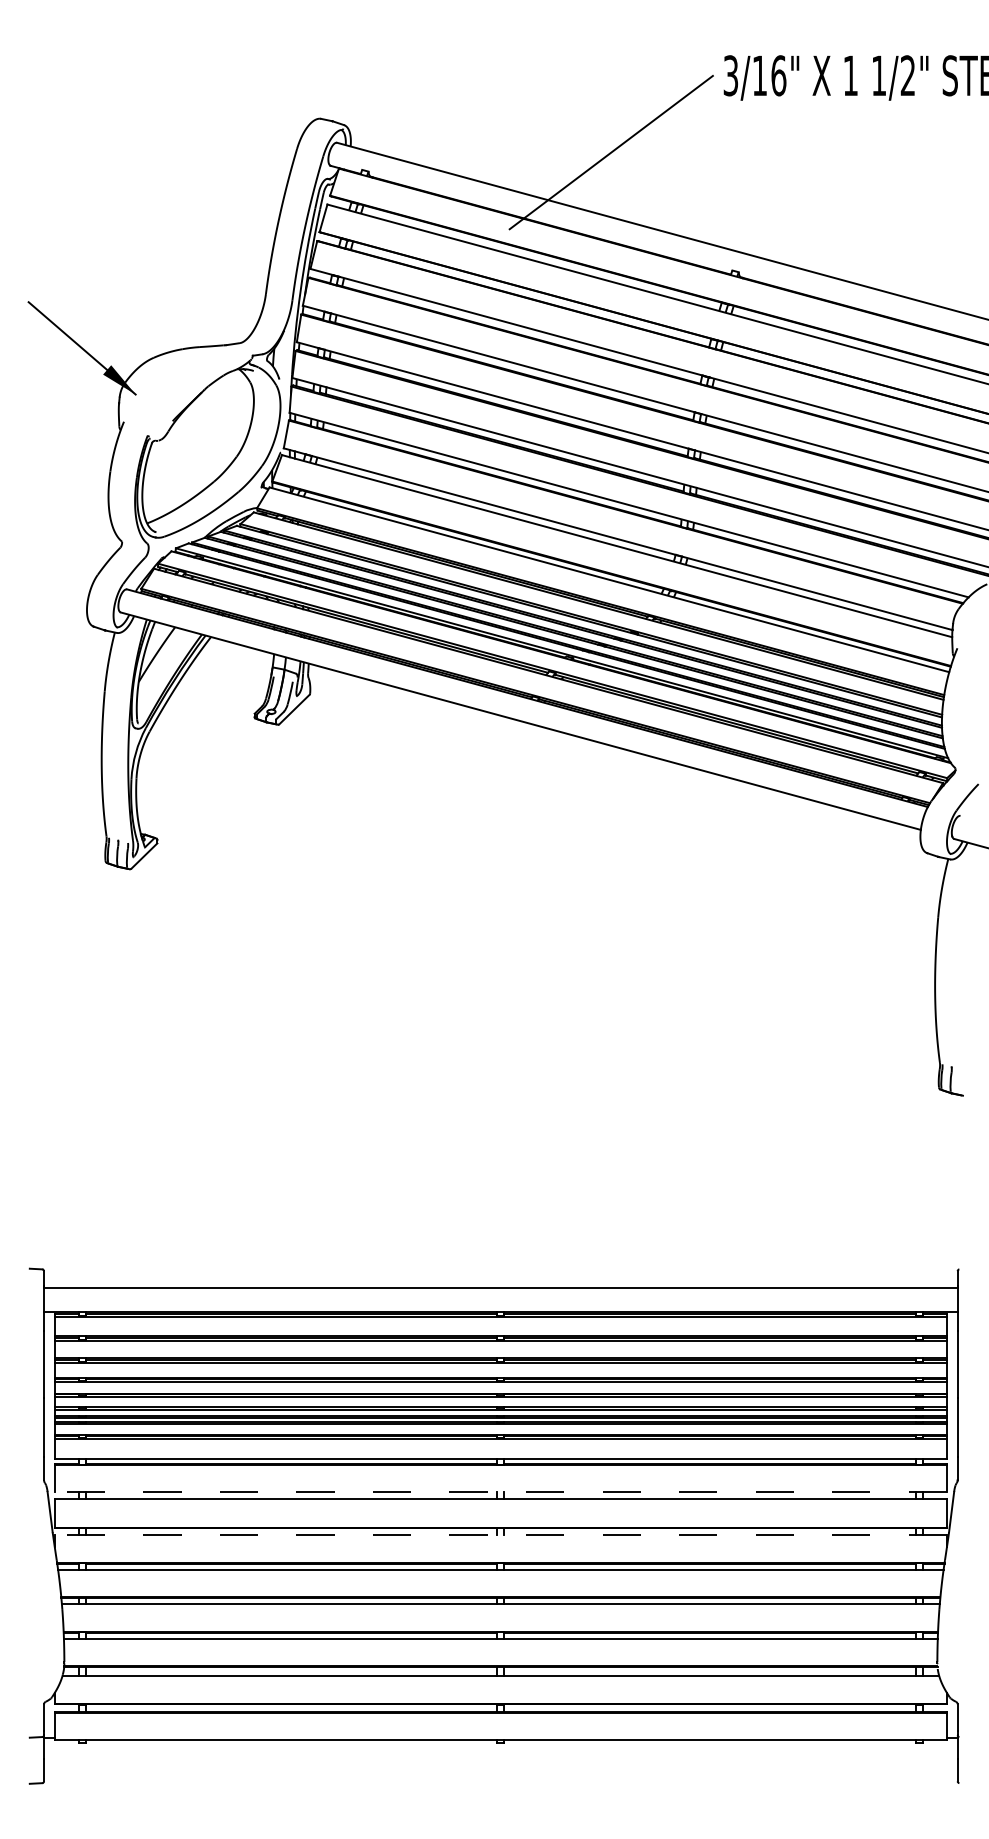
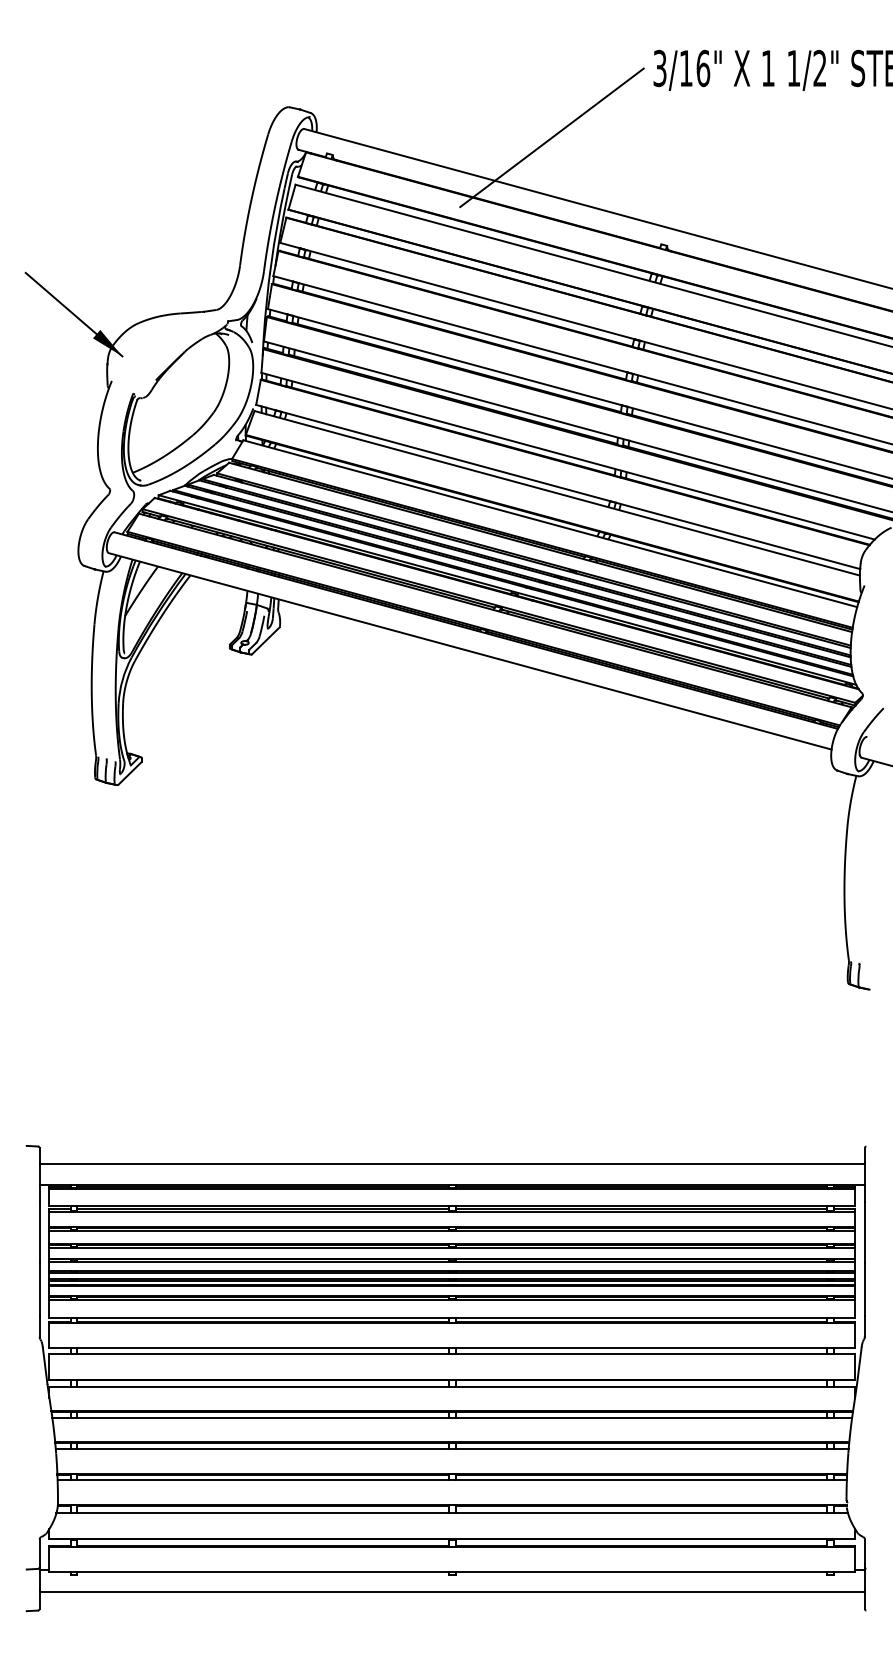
line: (500, 1492) -> (451, 1348), dashed -> solid
line: (500, 1535) -> (451, 1386), dashed -> solid
line: (500, 1762) -> (451, 1591), added

